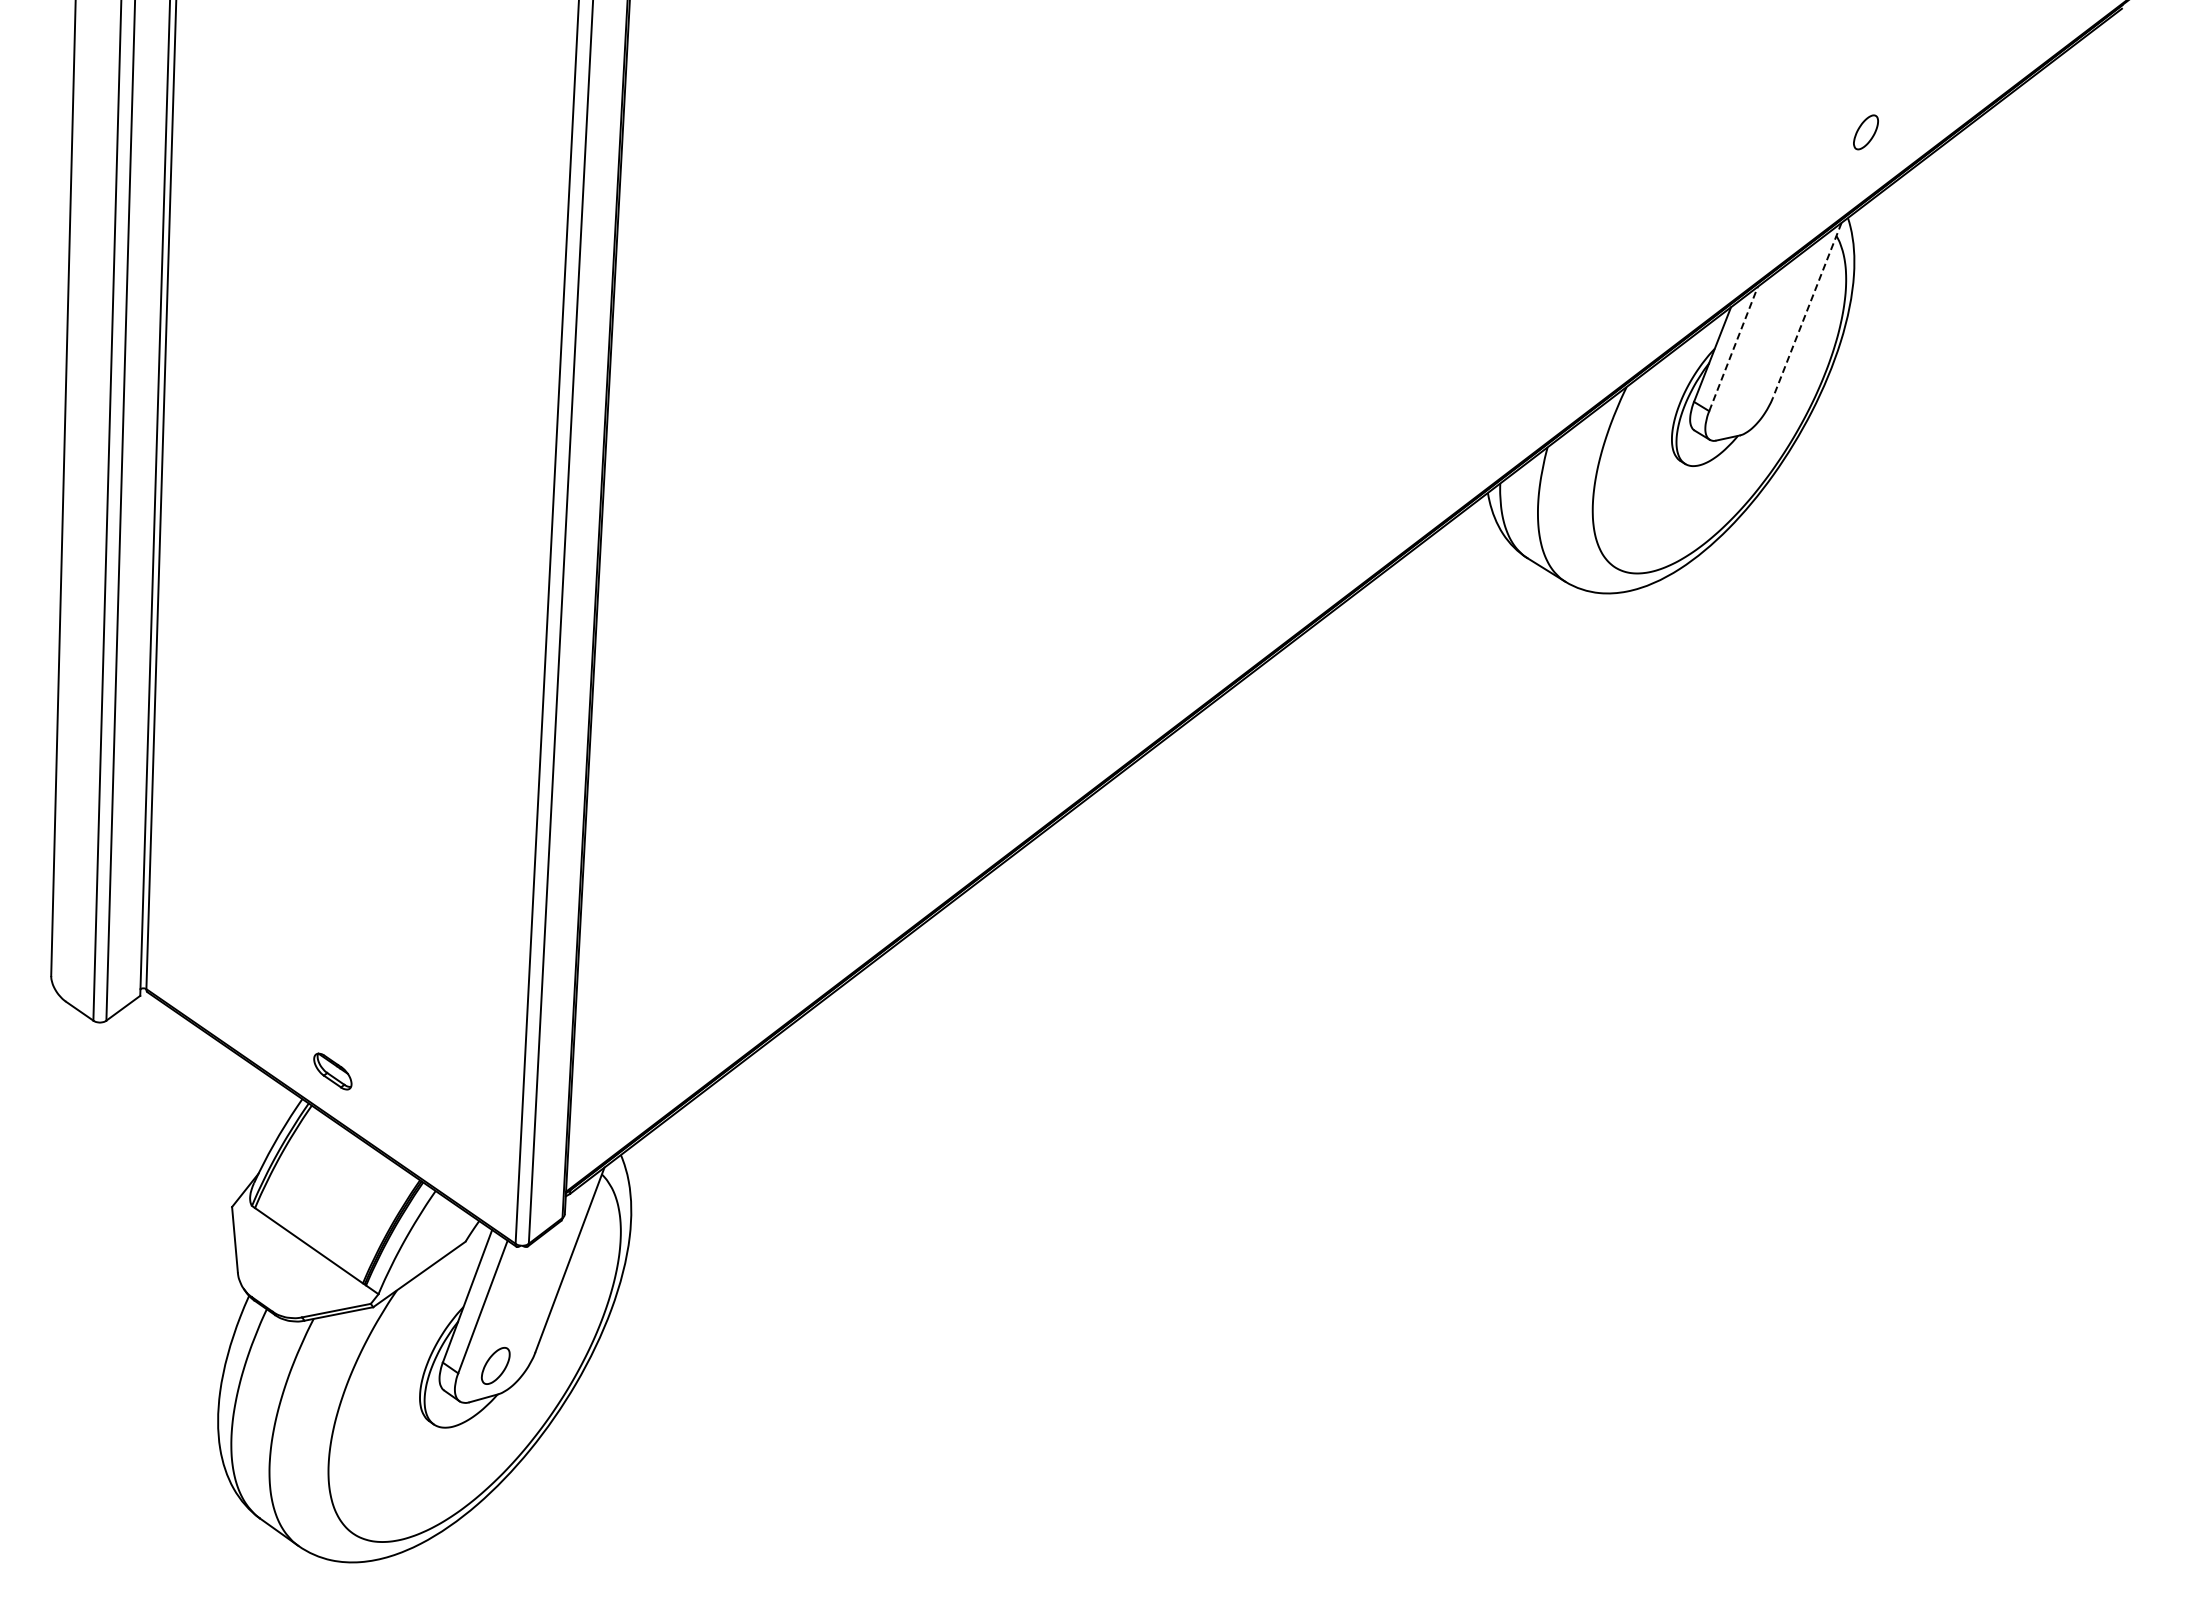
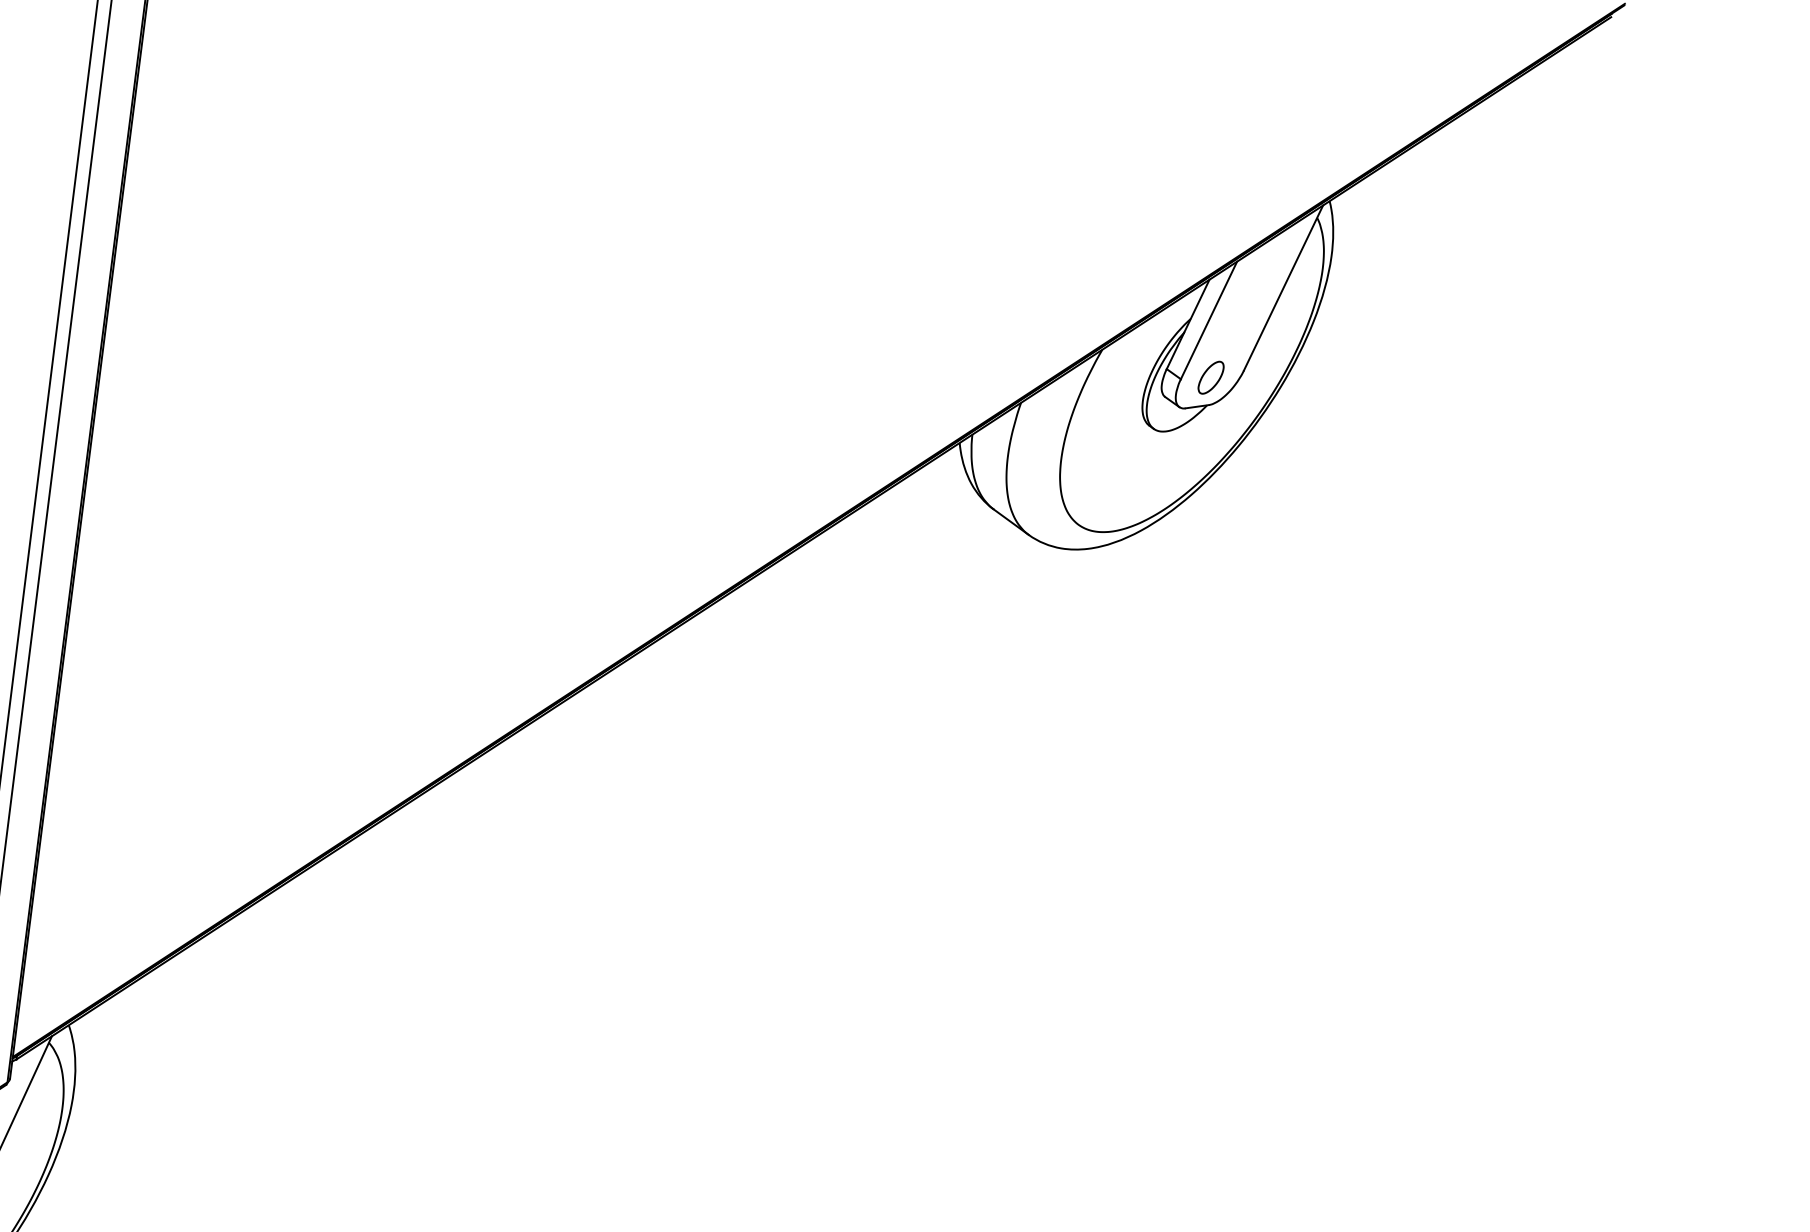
part: (1865, 132) -> (1210, 377), moved
line: (1807, 310) -> (1283, 288), dashed -> solid
line: (1733, 348) -> (1208, 319), dashed -> solid

